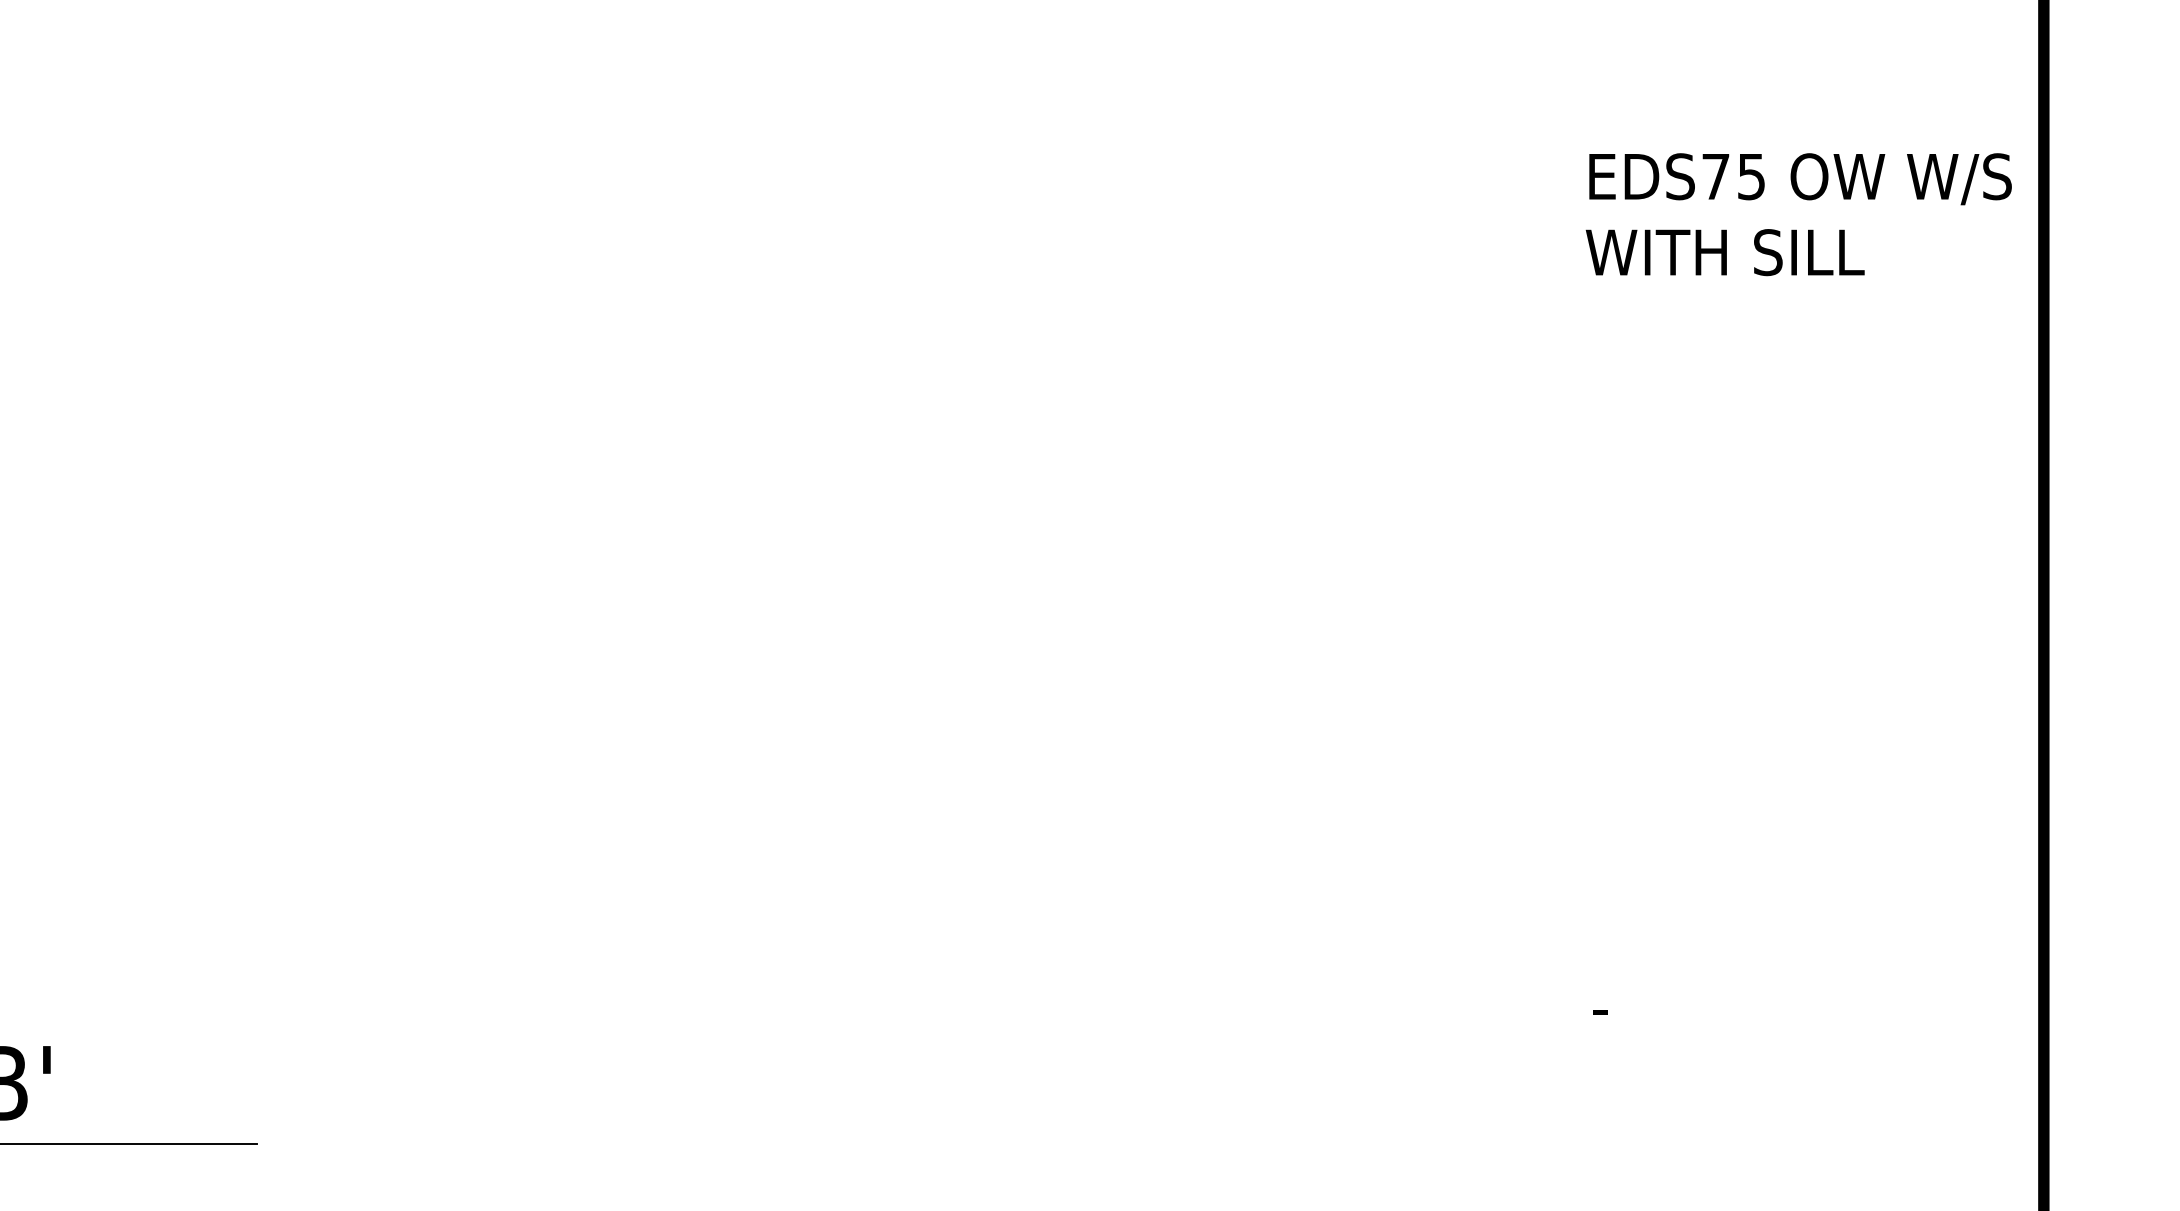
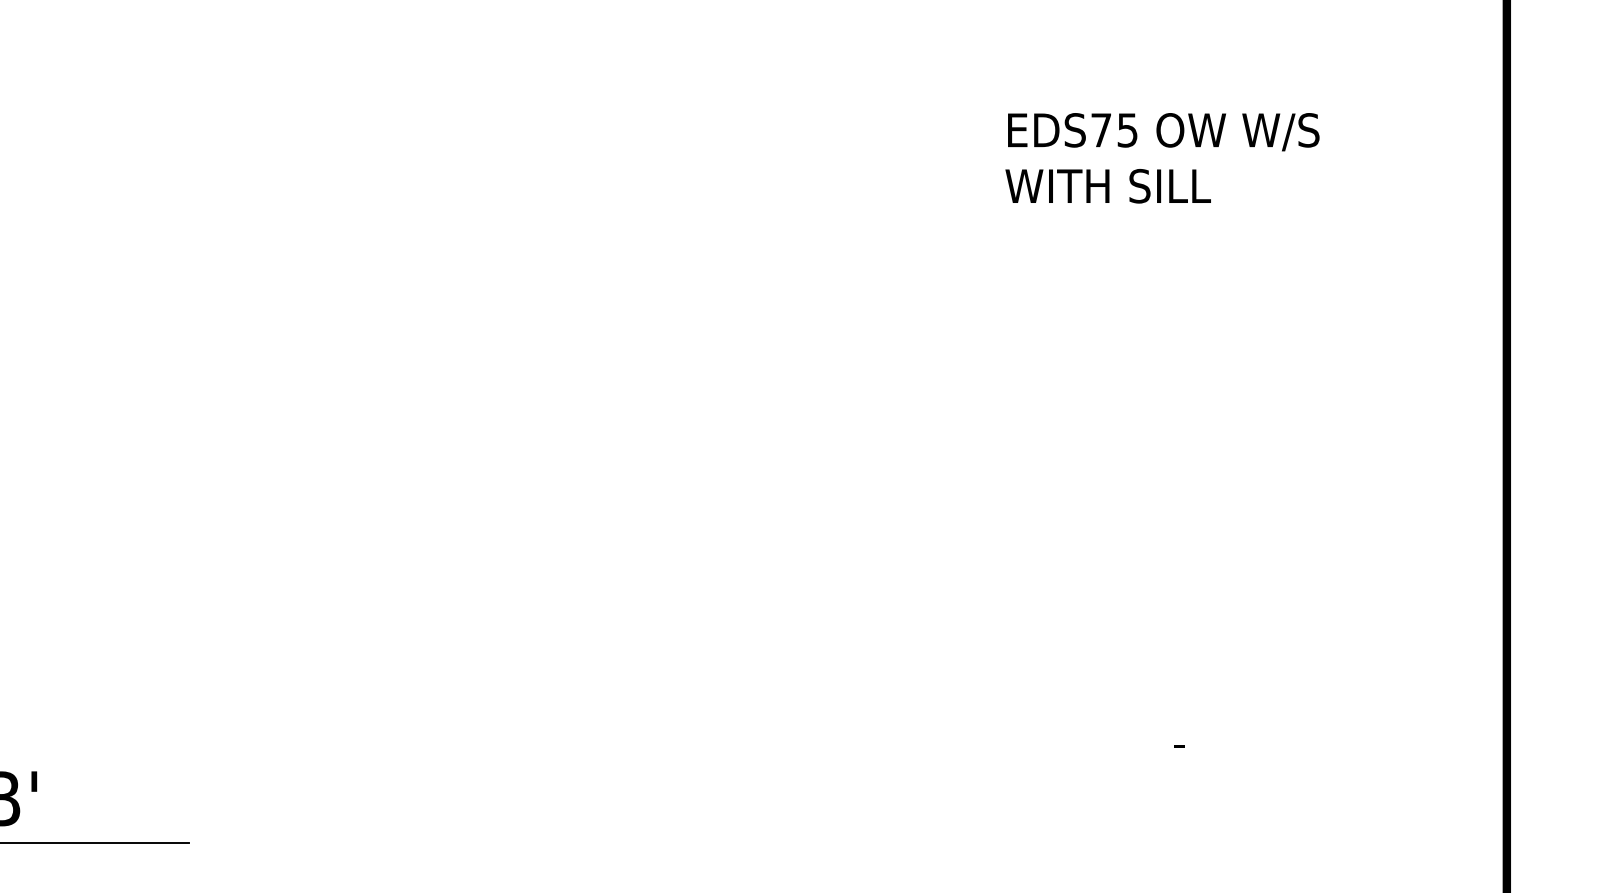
text: (1798, 214) -> (1162, 158), moved

